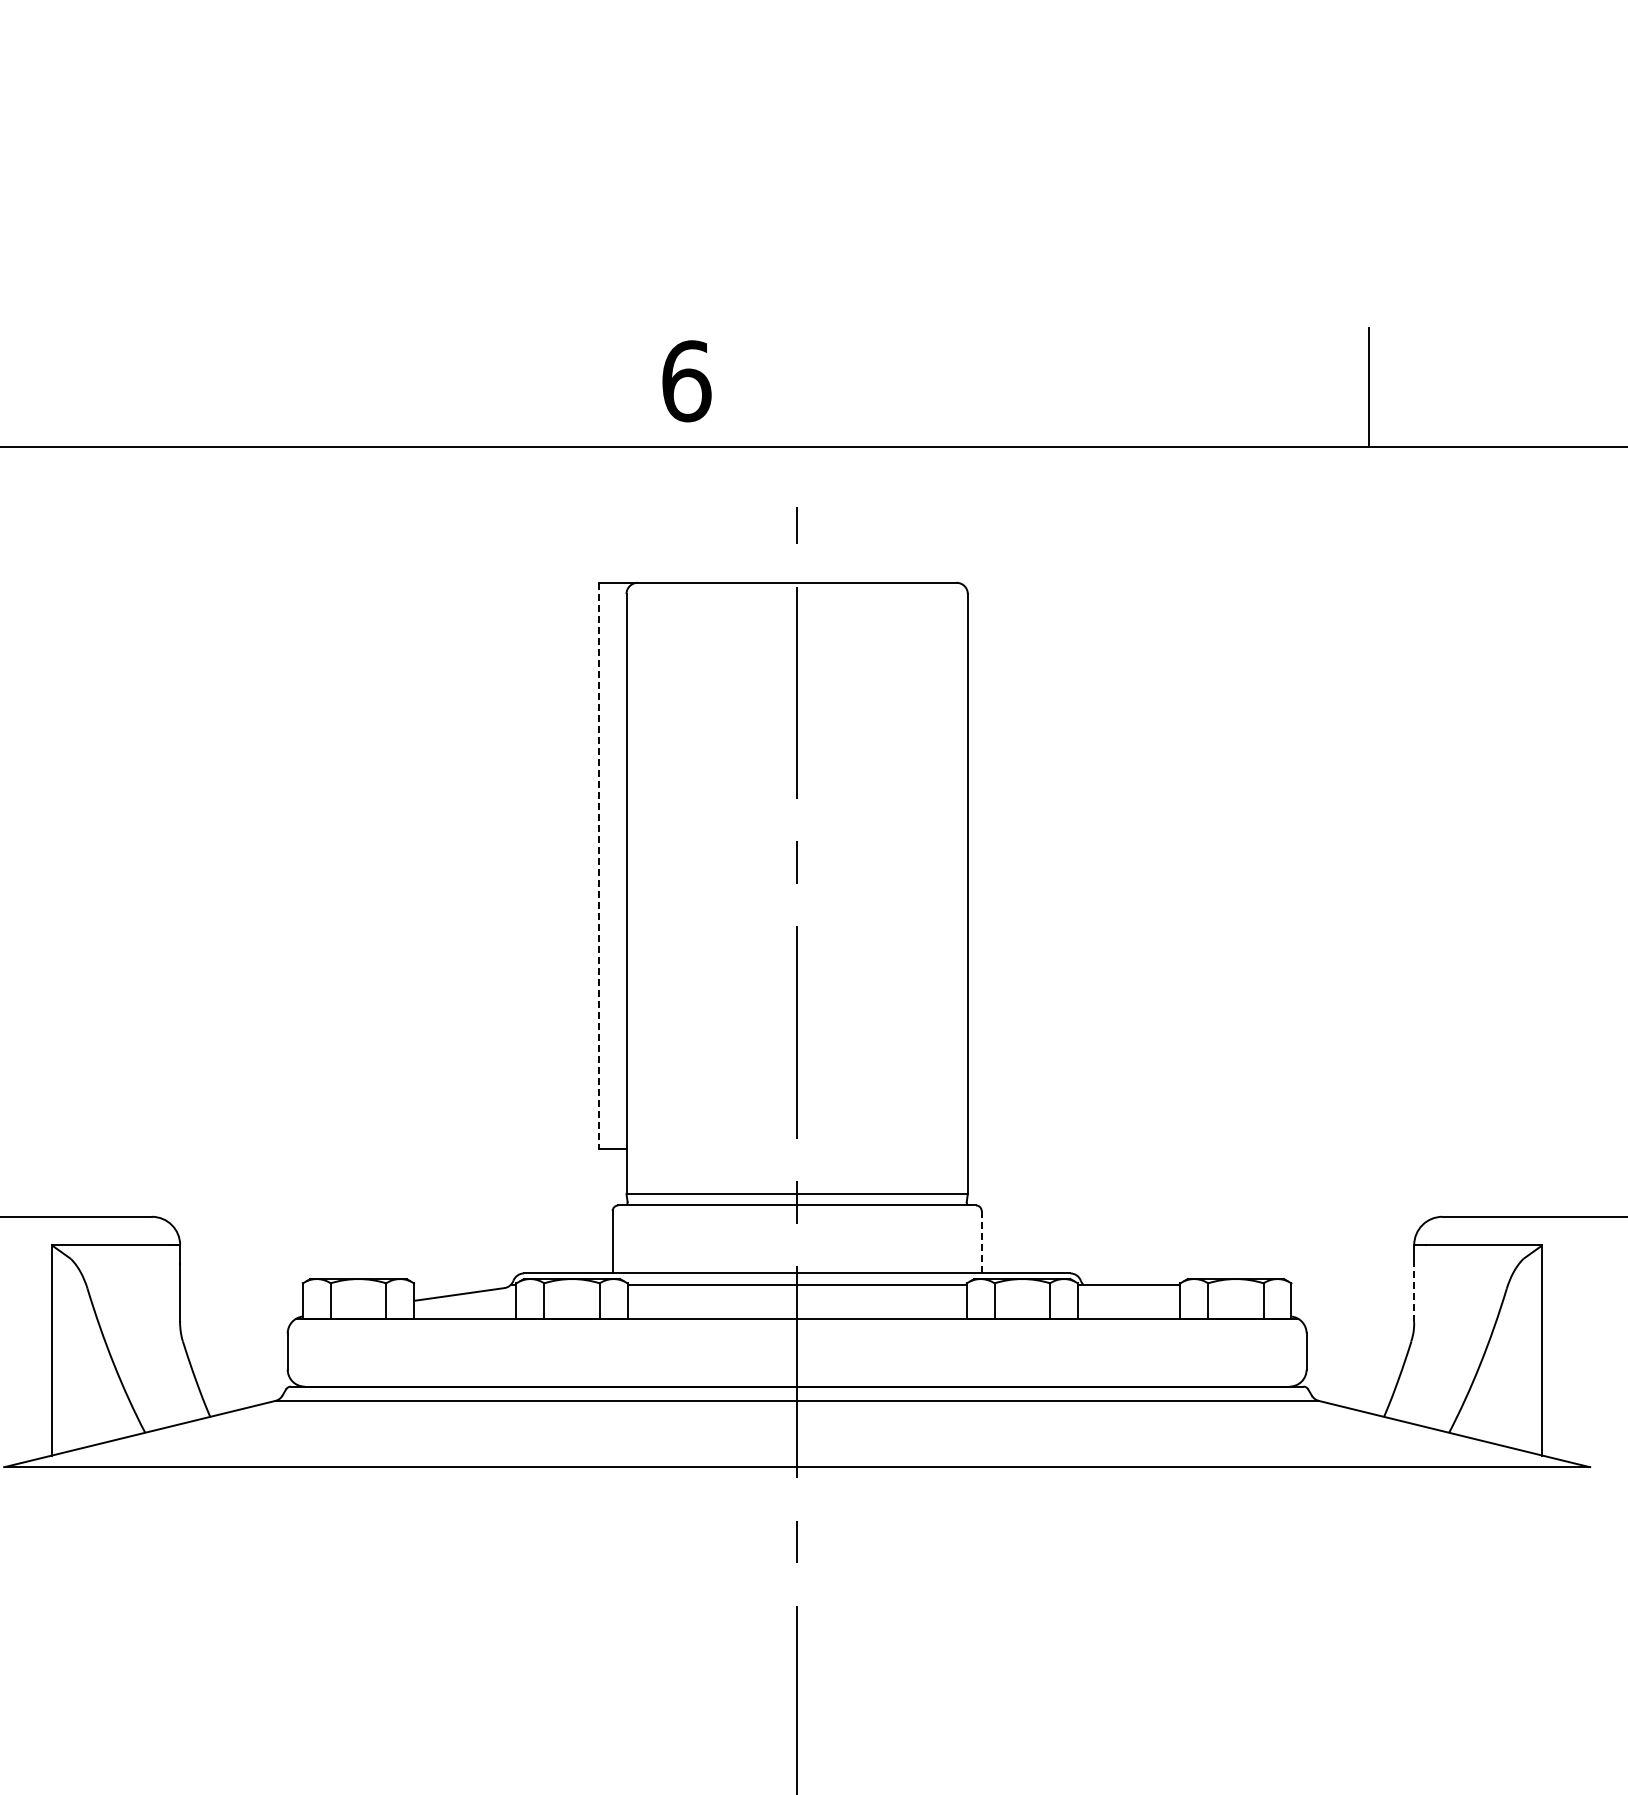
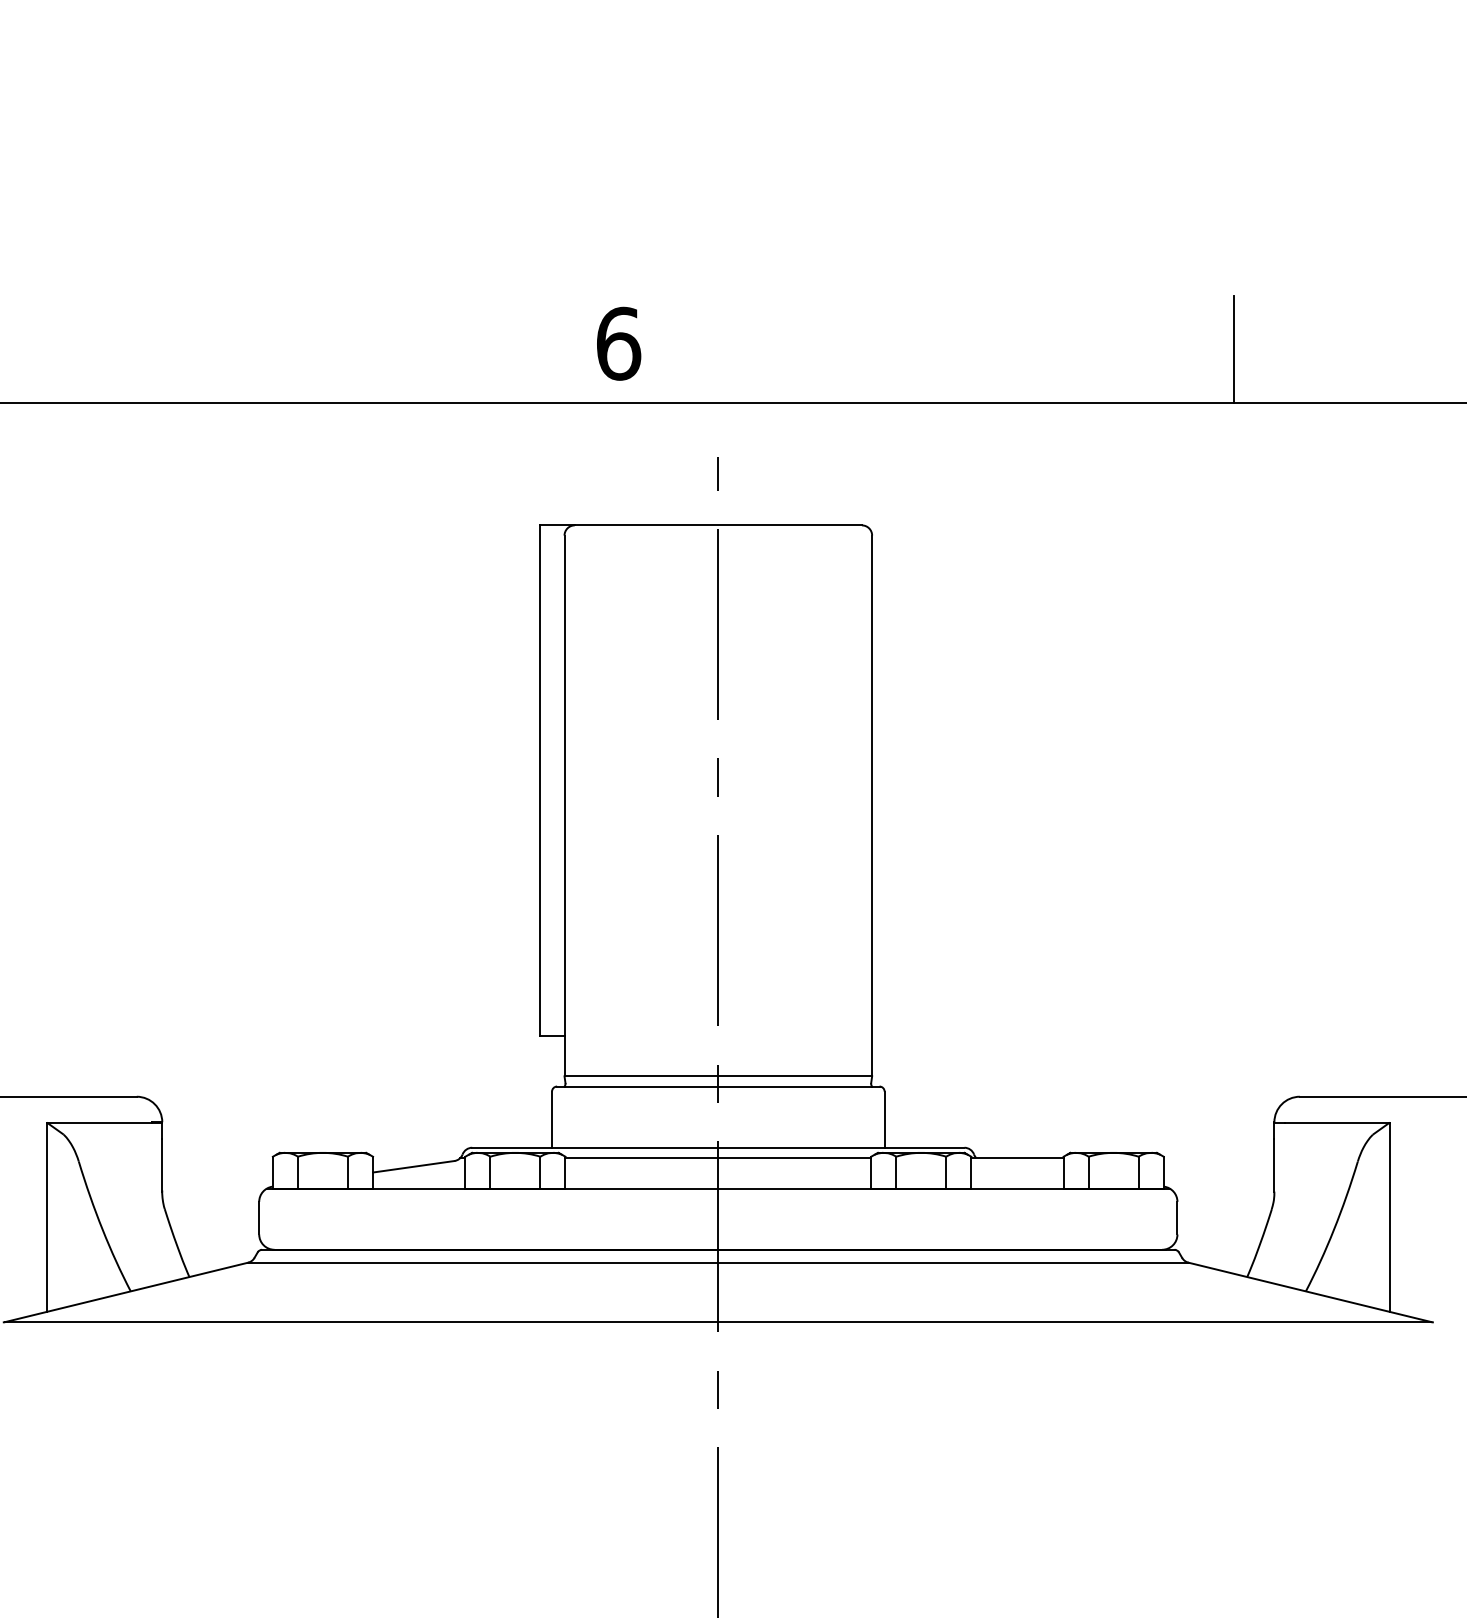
line: (599, 866) -> (540, 781), dashed -> solid
line: (981, 1241) -> (884, 1119), dashed -> solid
line: (1414, 1293) -> (1274, 1165), dashed -> solid

